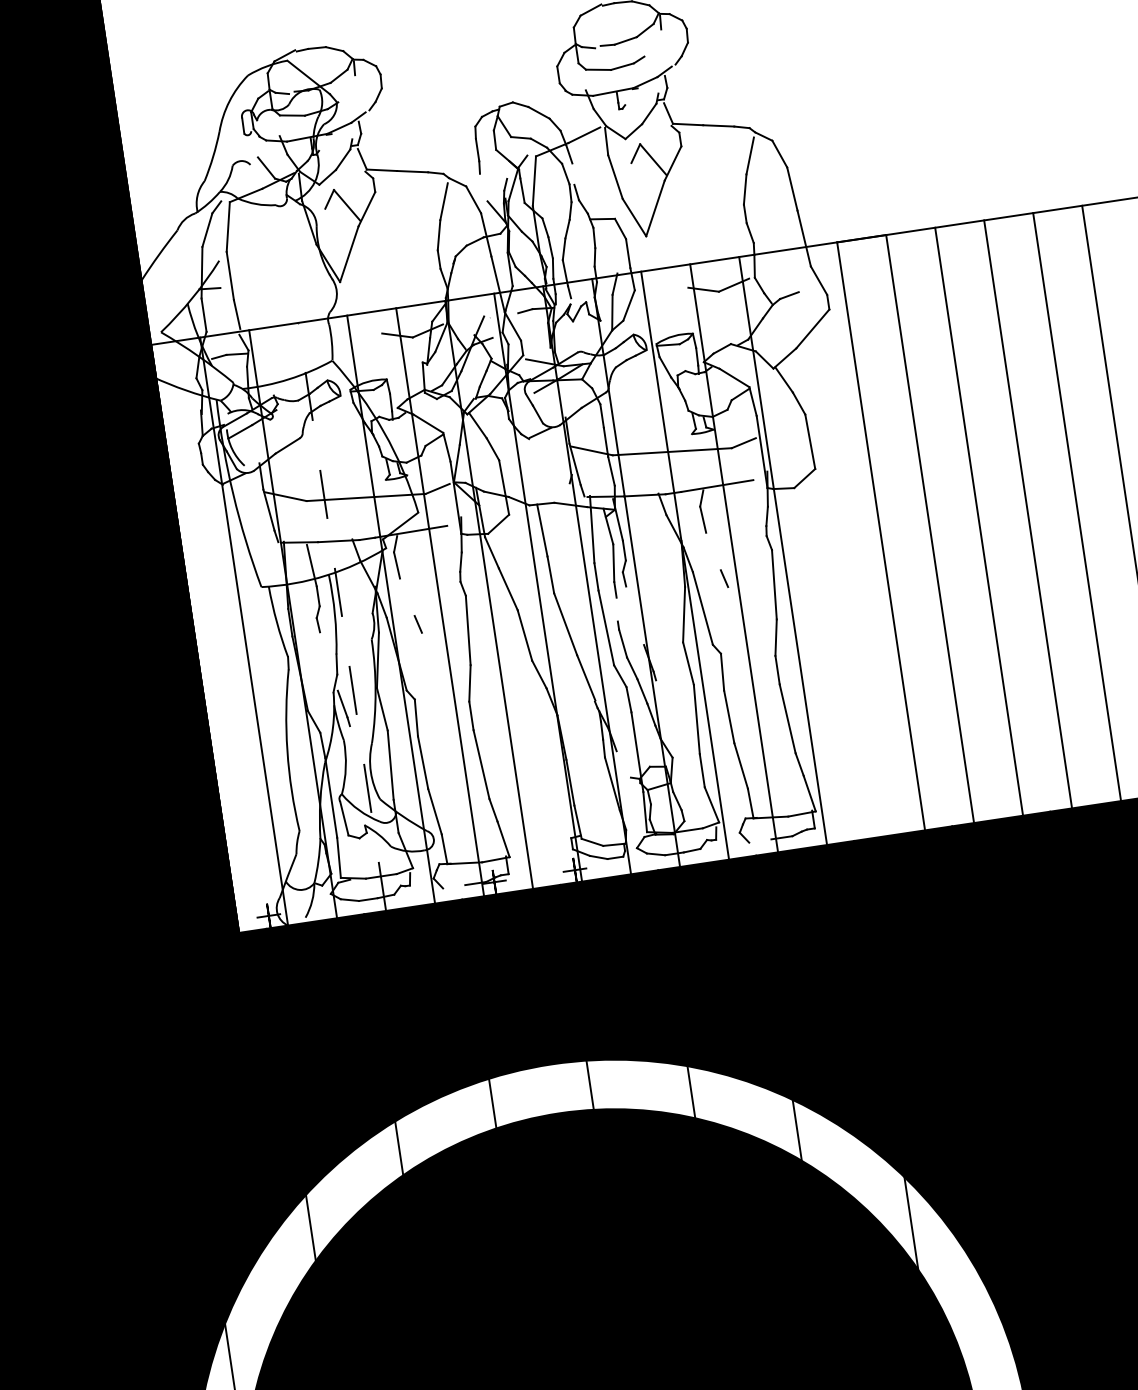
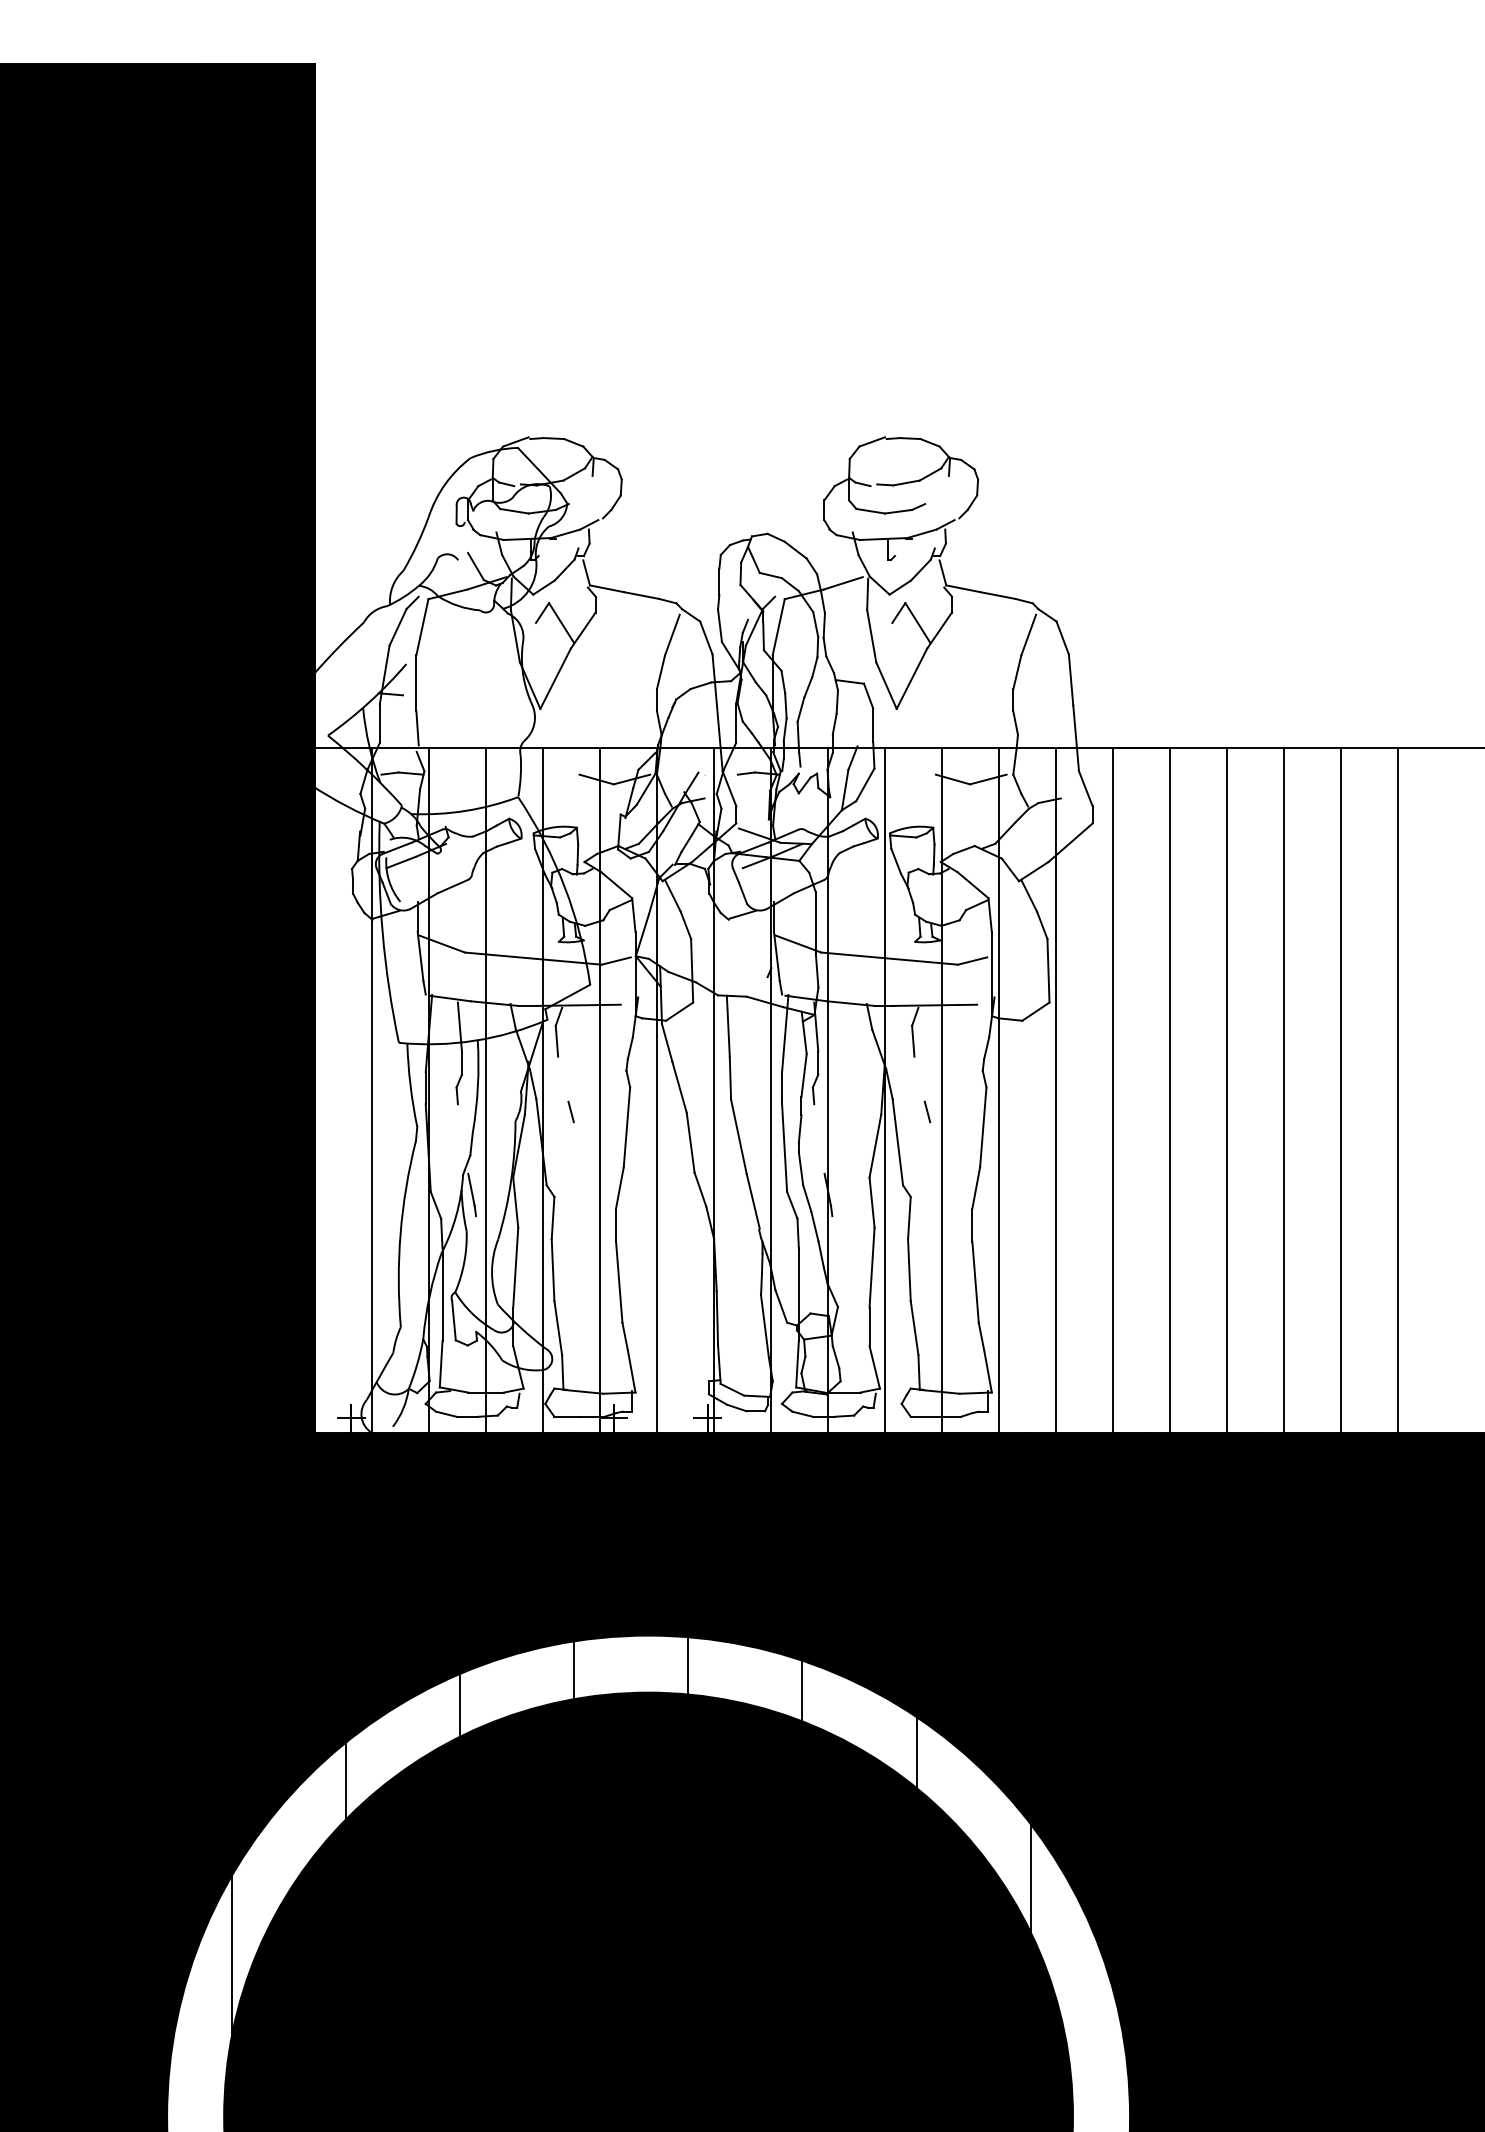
line: (572, 174) -> (823, 625), added
line: (483, 187) -> (719, 625), added
line: (832, 543) -> (1056, 1090), added
line: (616, 609) -> (799, 1128), added
line: (341, 616) -> (485, 1090), dashed -> solid
line: (624, 764) -> (781, 1306), added
line: (760, 840) -> (923, 1416), added
line: (454, 886) -> (567, 1416), added

